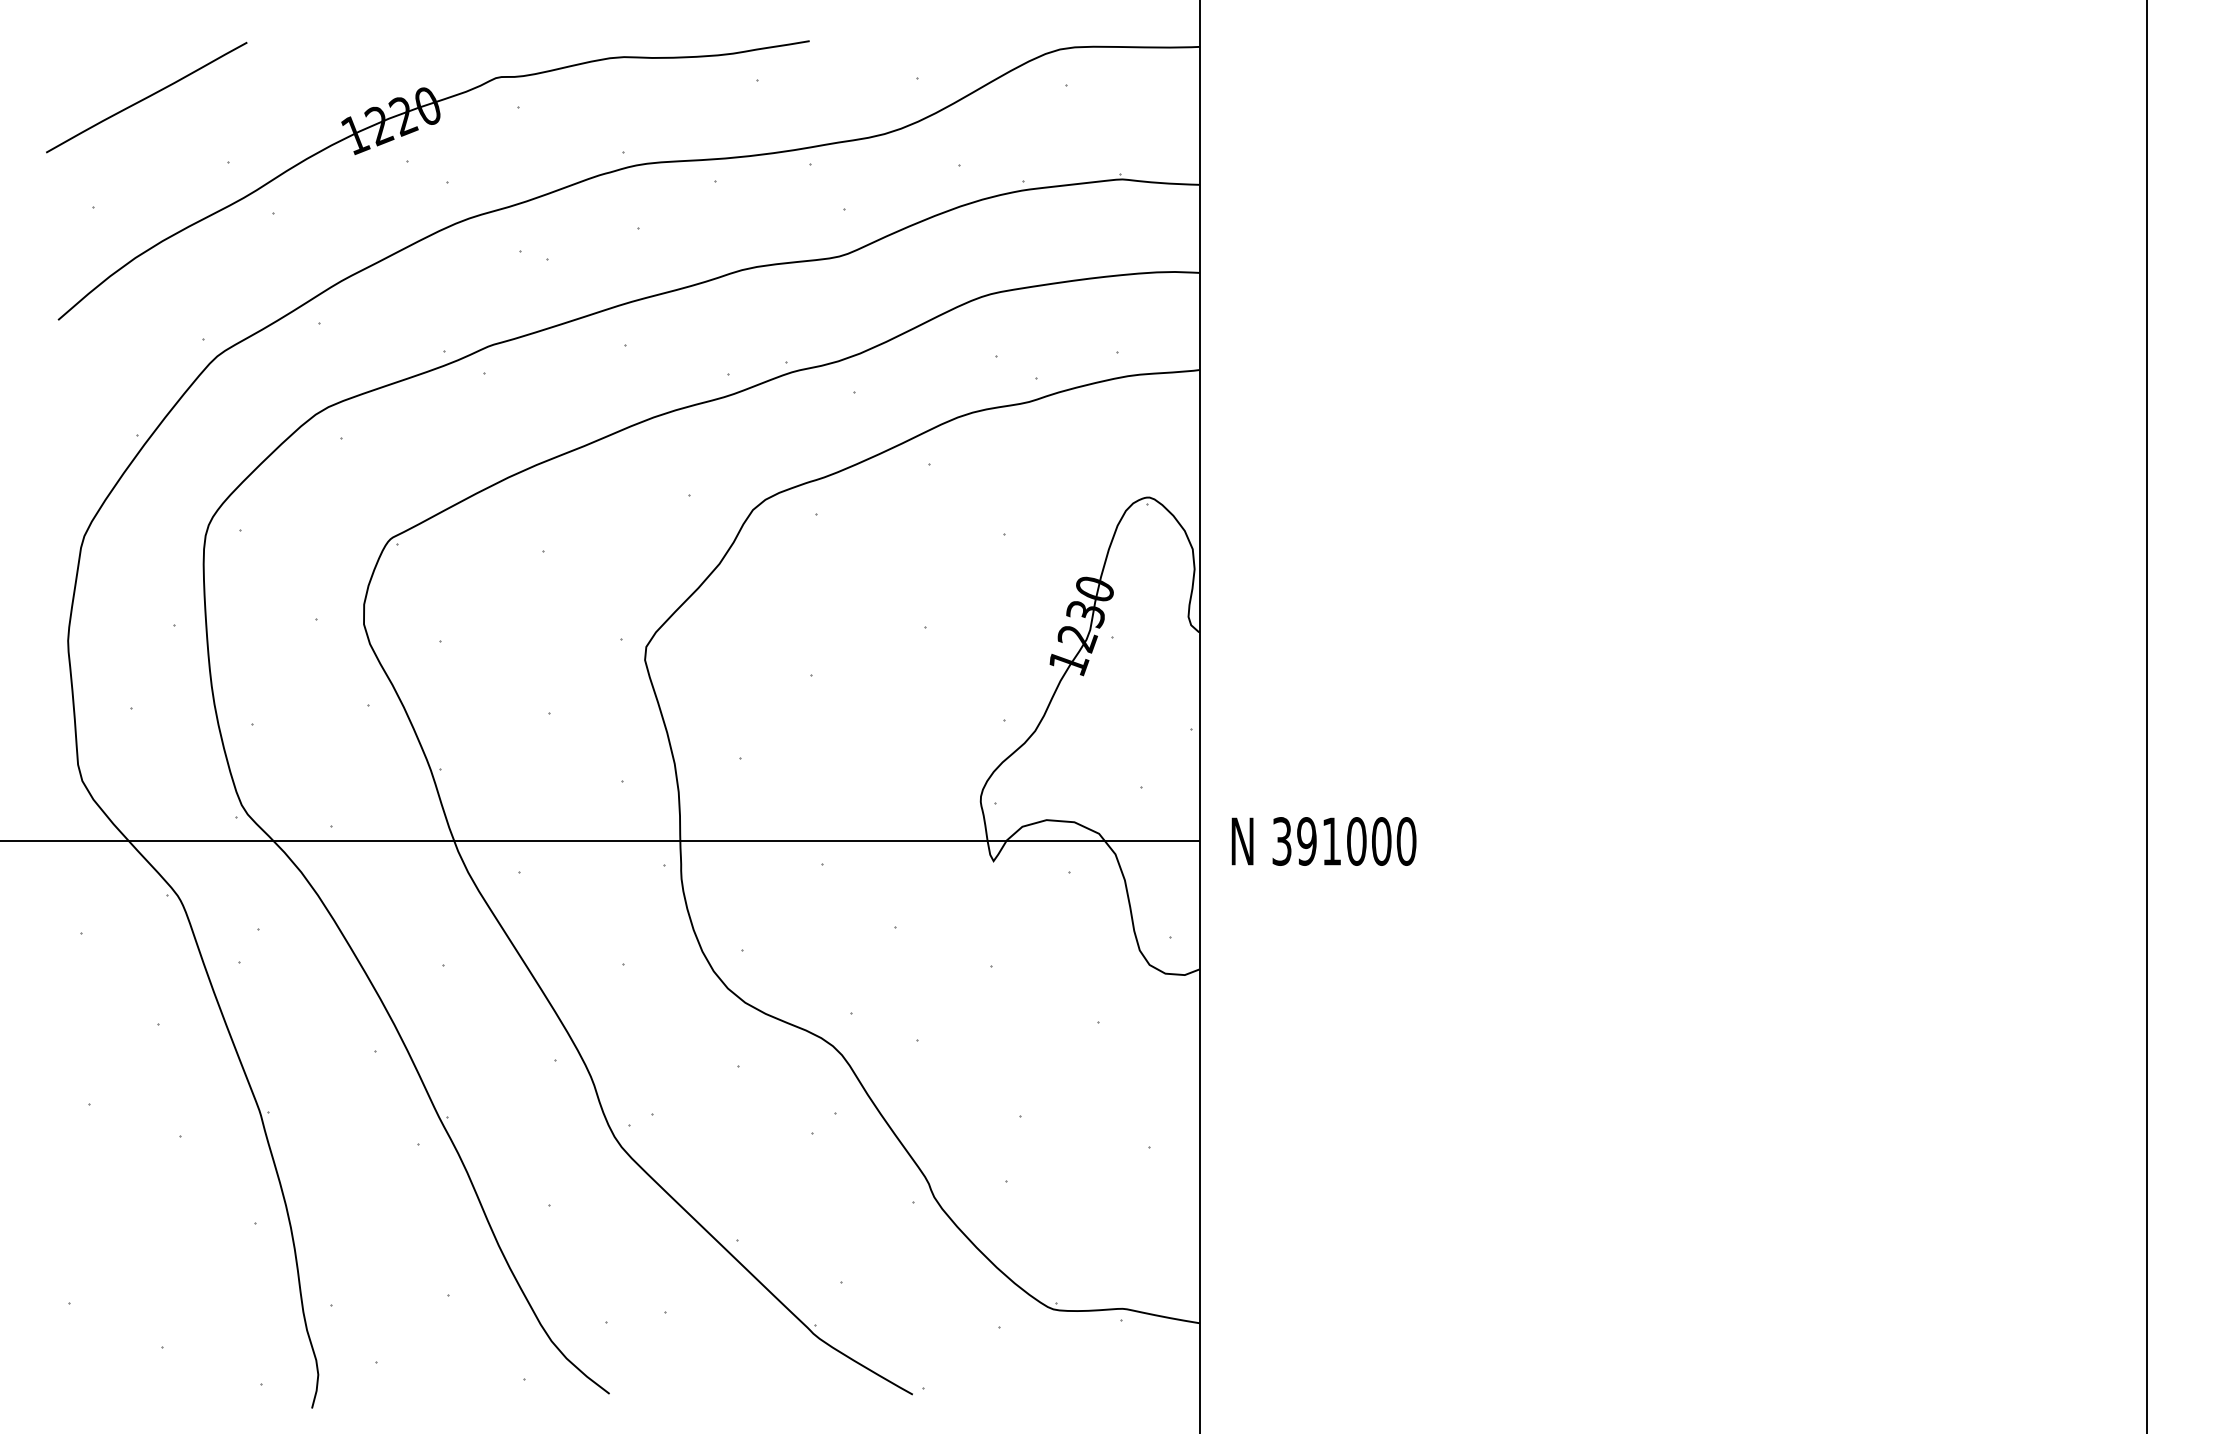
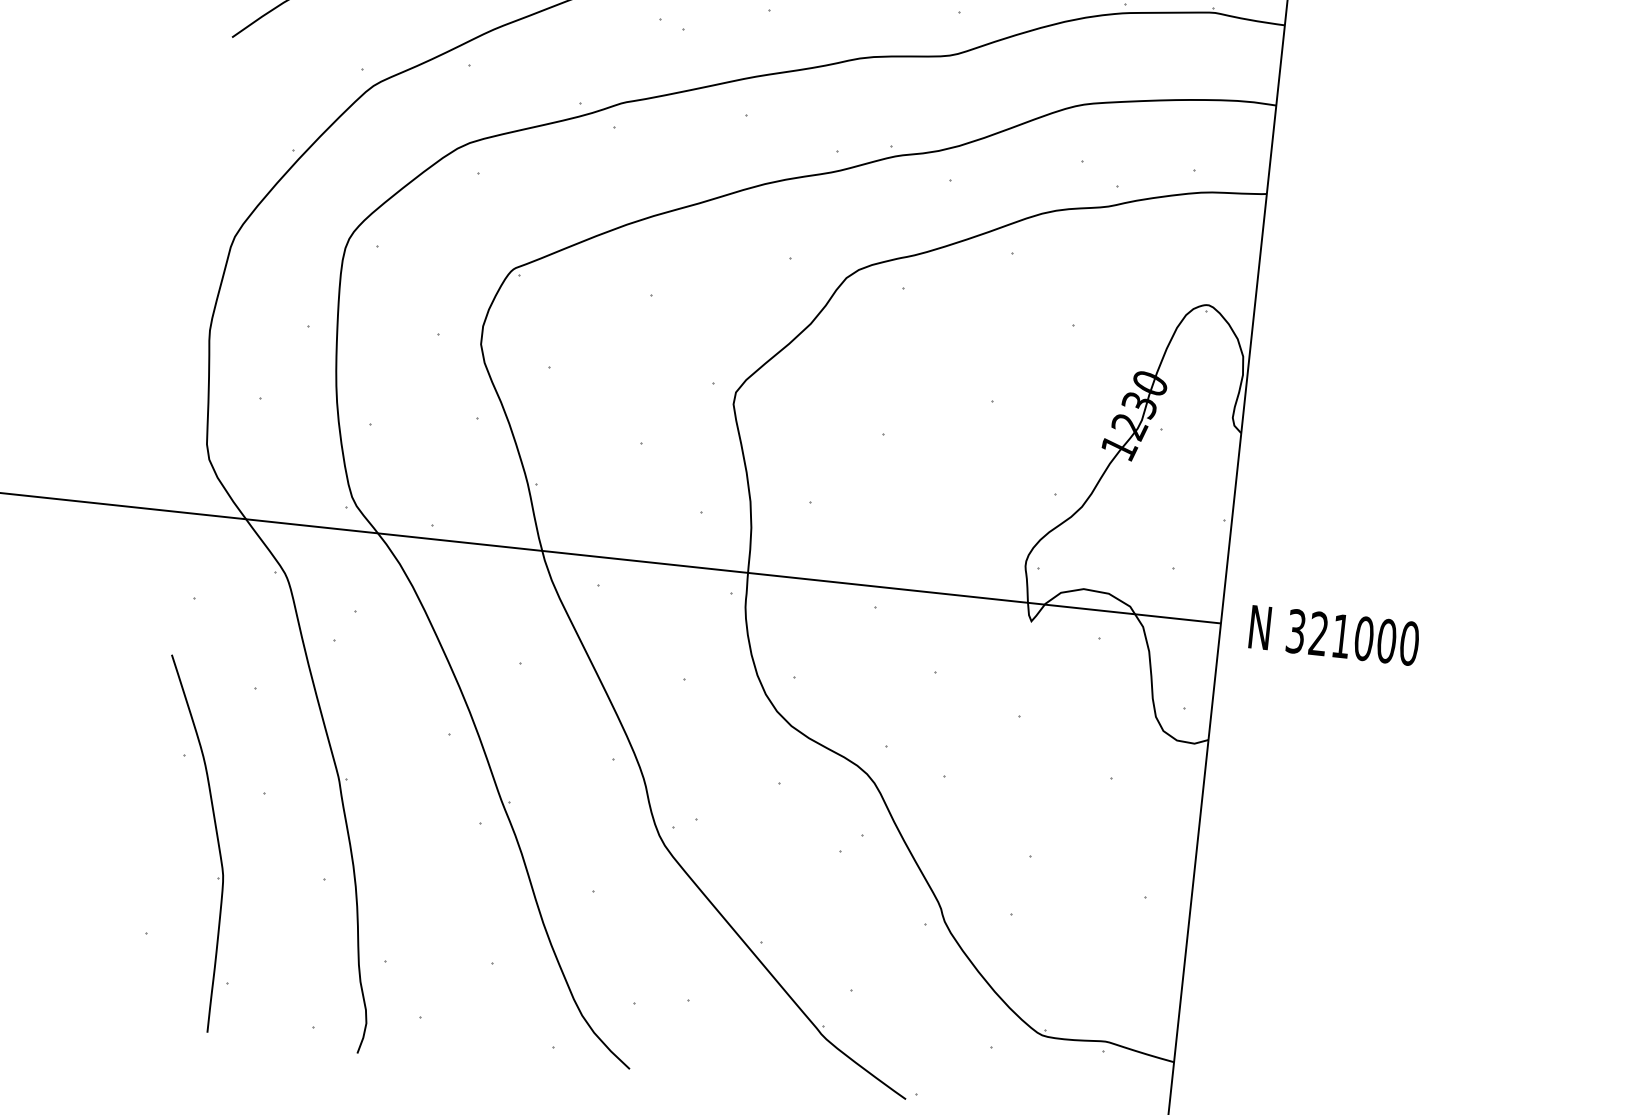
text: (1306, 841) -> (1318, 633), 391000 -> 321000
part: (134, 1191) -> (216, 838), added

